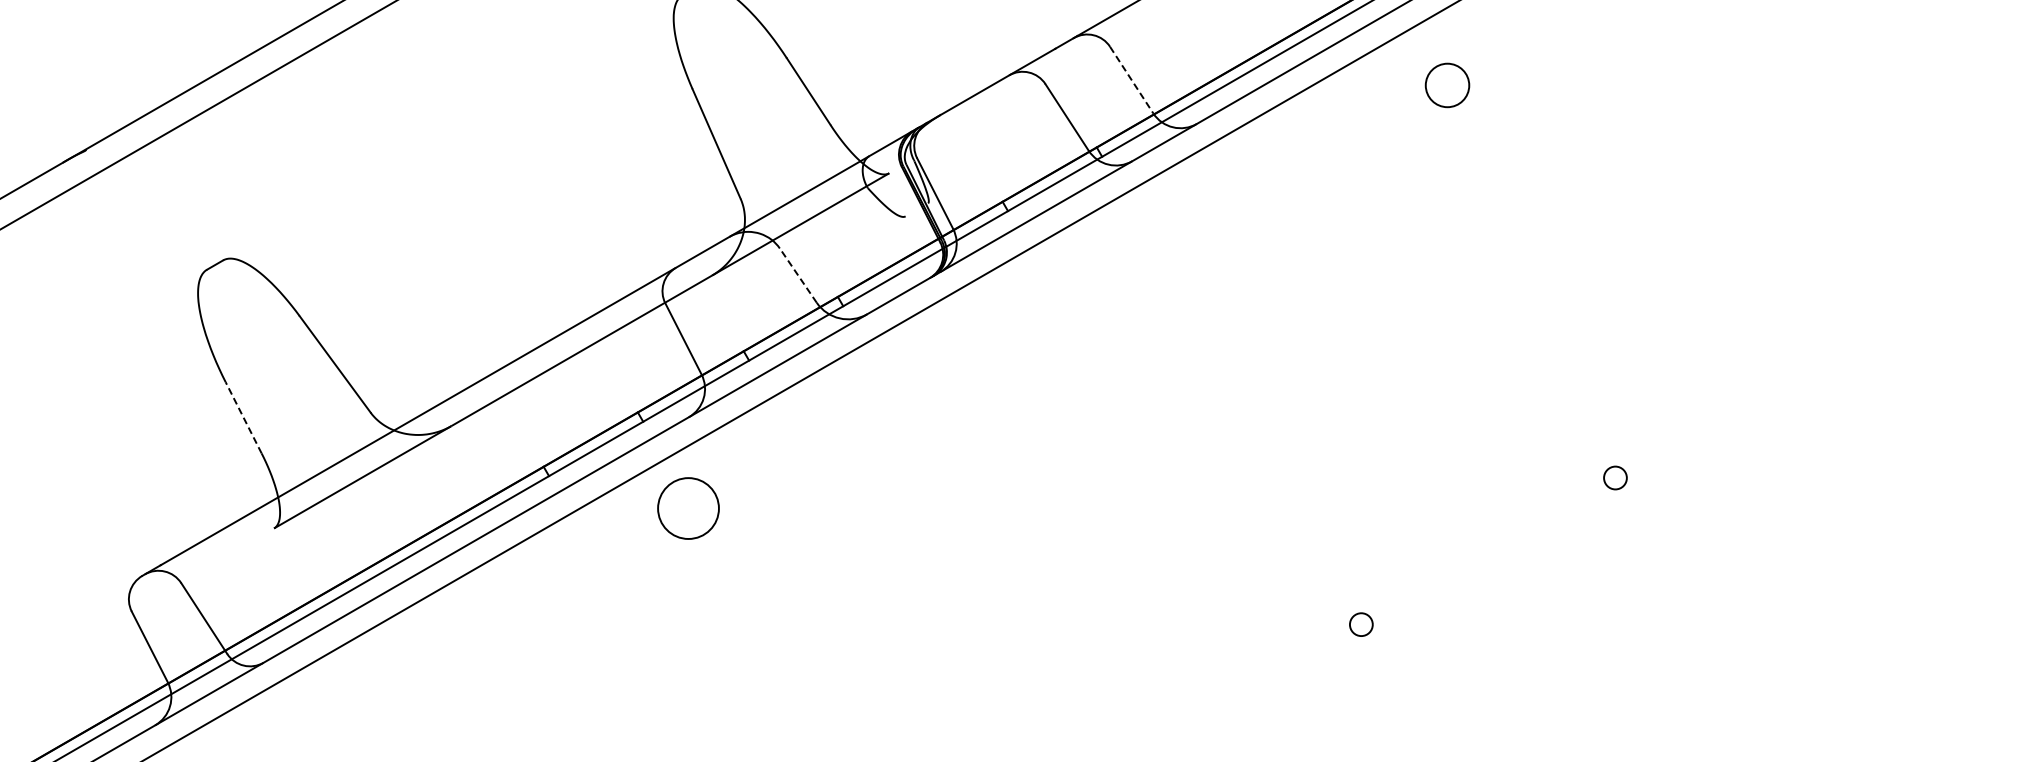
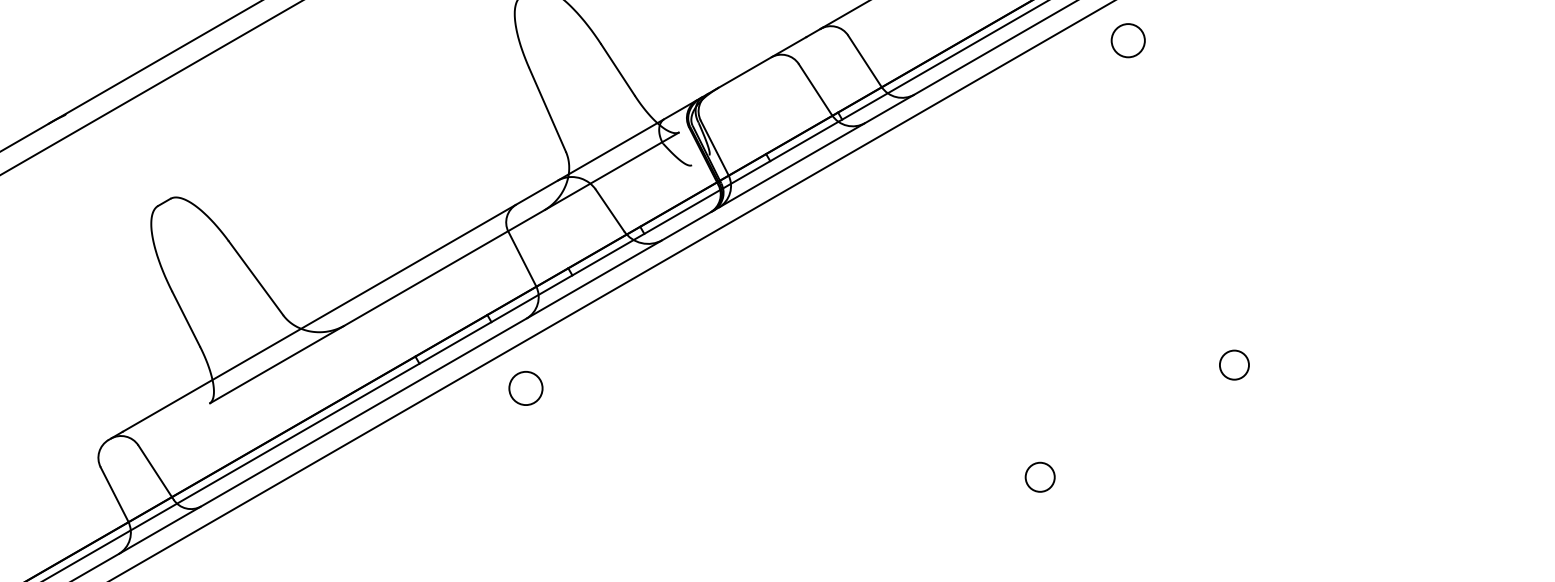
line: (1131, 80) -> (864, 61), dashed -> solid
circle: (1447, 85) -> (1128, 40), moved
line: (798, 275) -> (610, 210), dashed -> solid
line: (243, 417) -> (186, 318), dashed -> solid
circle: (1615, 477) -> (1234, 364), size x1.67
circle: (687, 508) -> (525, 388), size x0.71
circle: (1361, 624) -> (1040, 477), size x1.67

